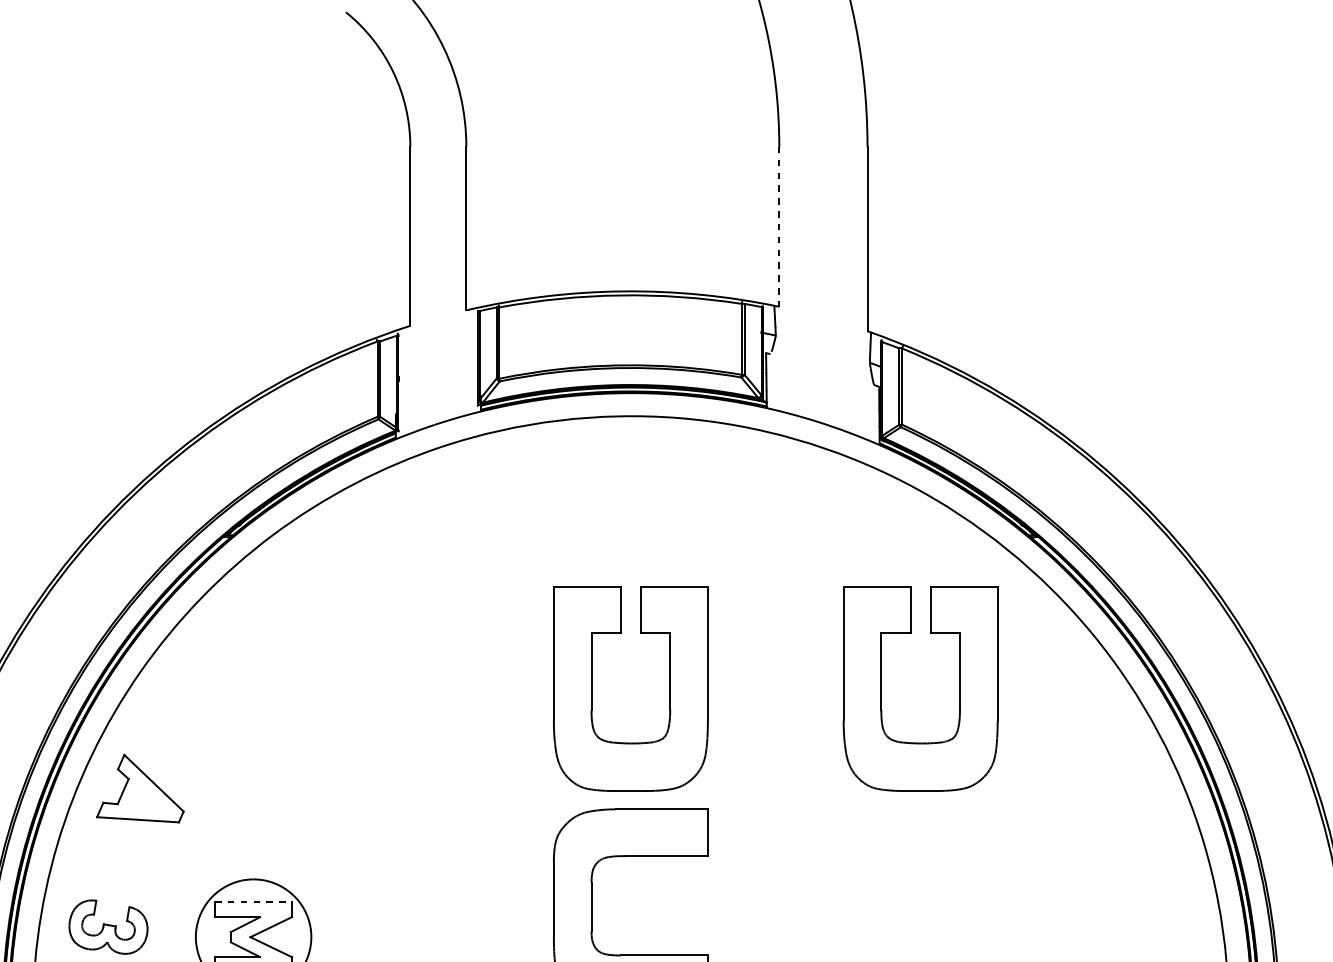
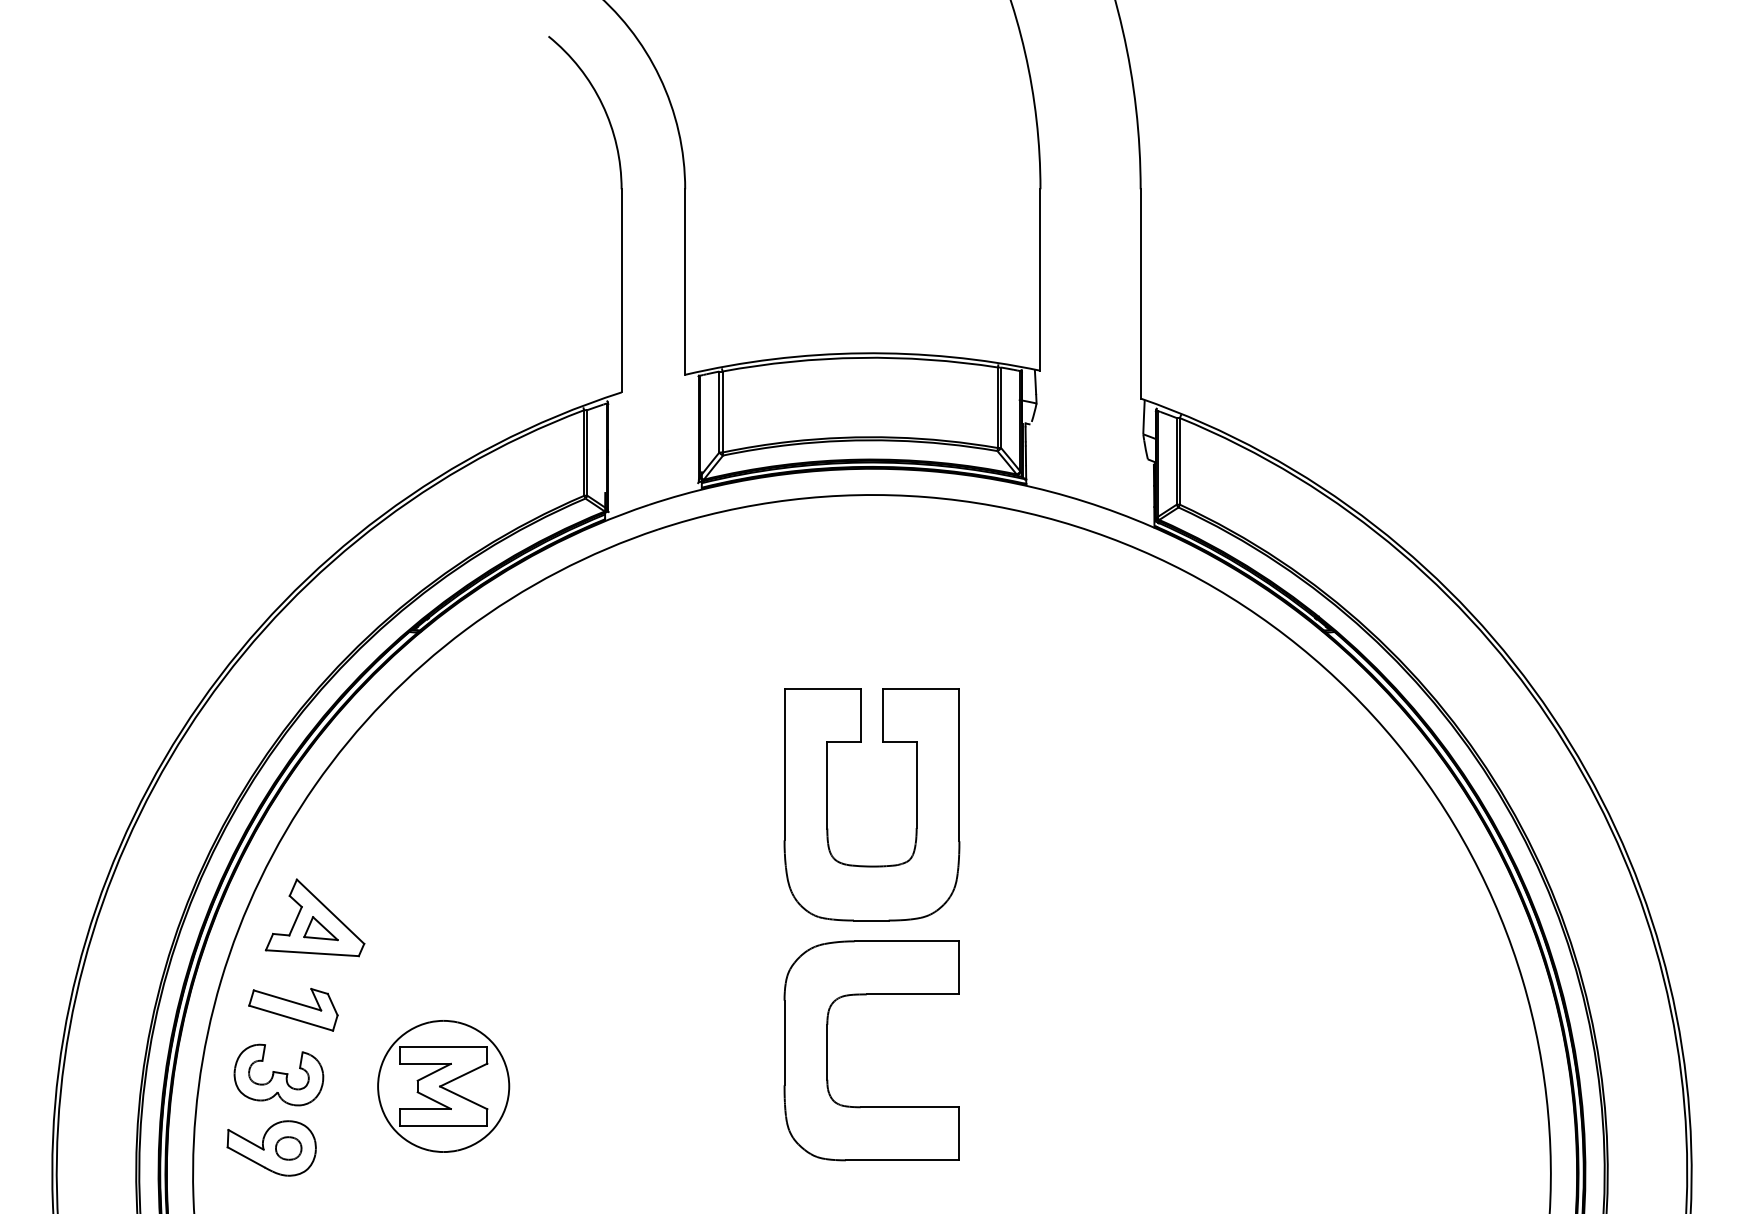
line: (779, 227) -> (1040, 280), dashed -> solid
part: (881, 688) -> (1156, 804), removed
part: (145, 798) -> (320, 928), added
part: (121, 869) -> (293, 1009), added
line: (253, 901) -> (443, 1046), dashed -> solid

